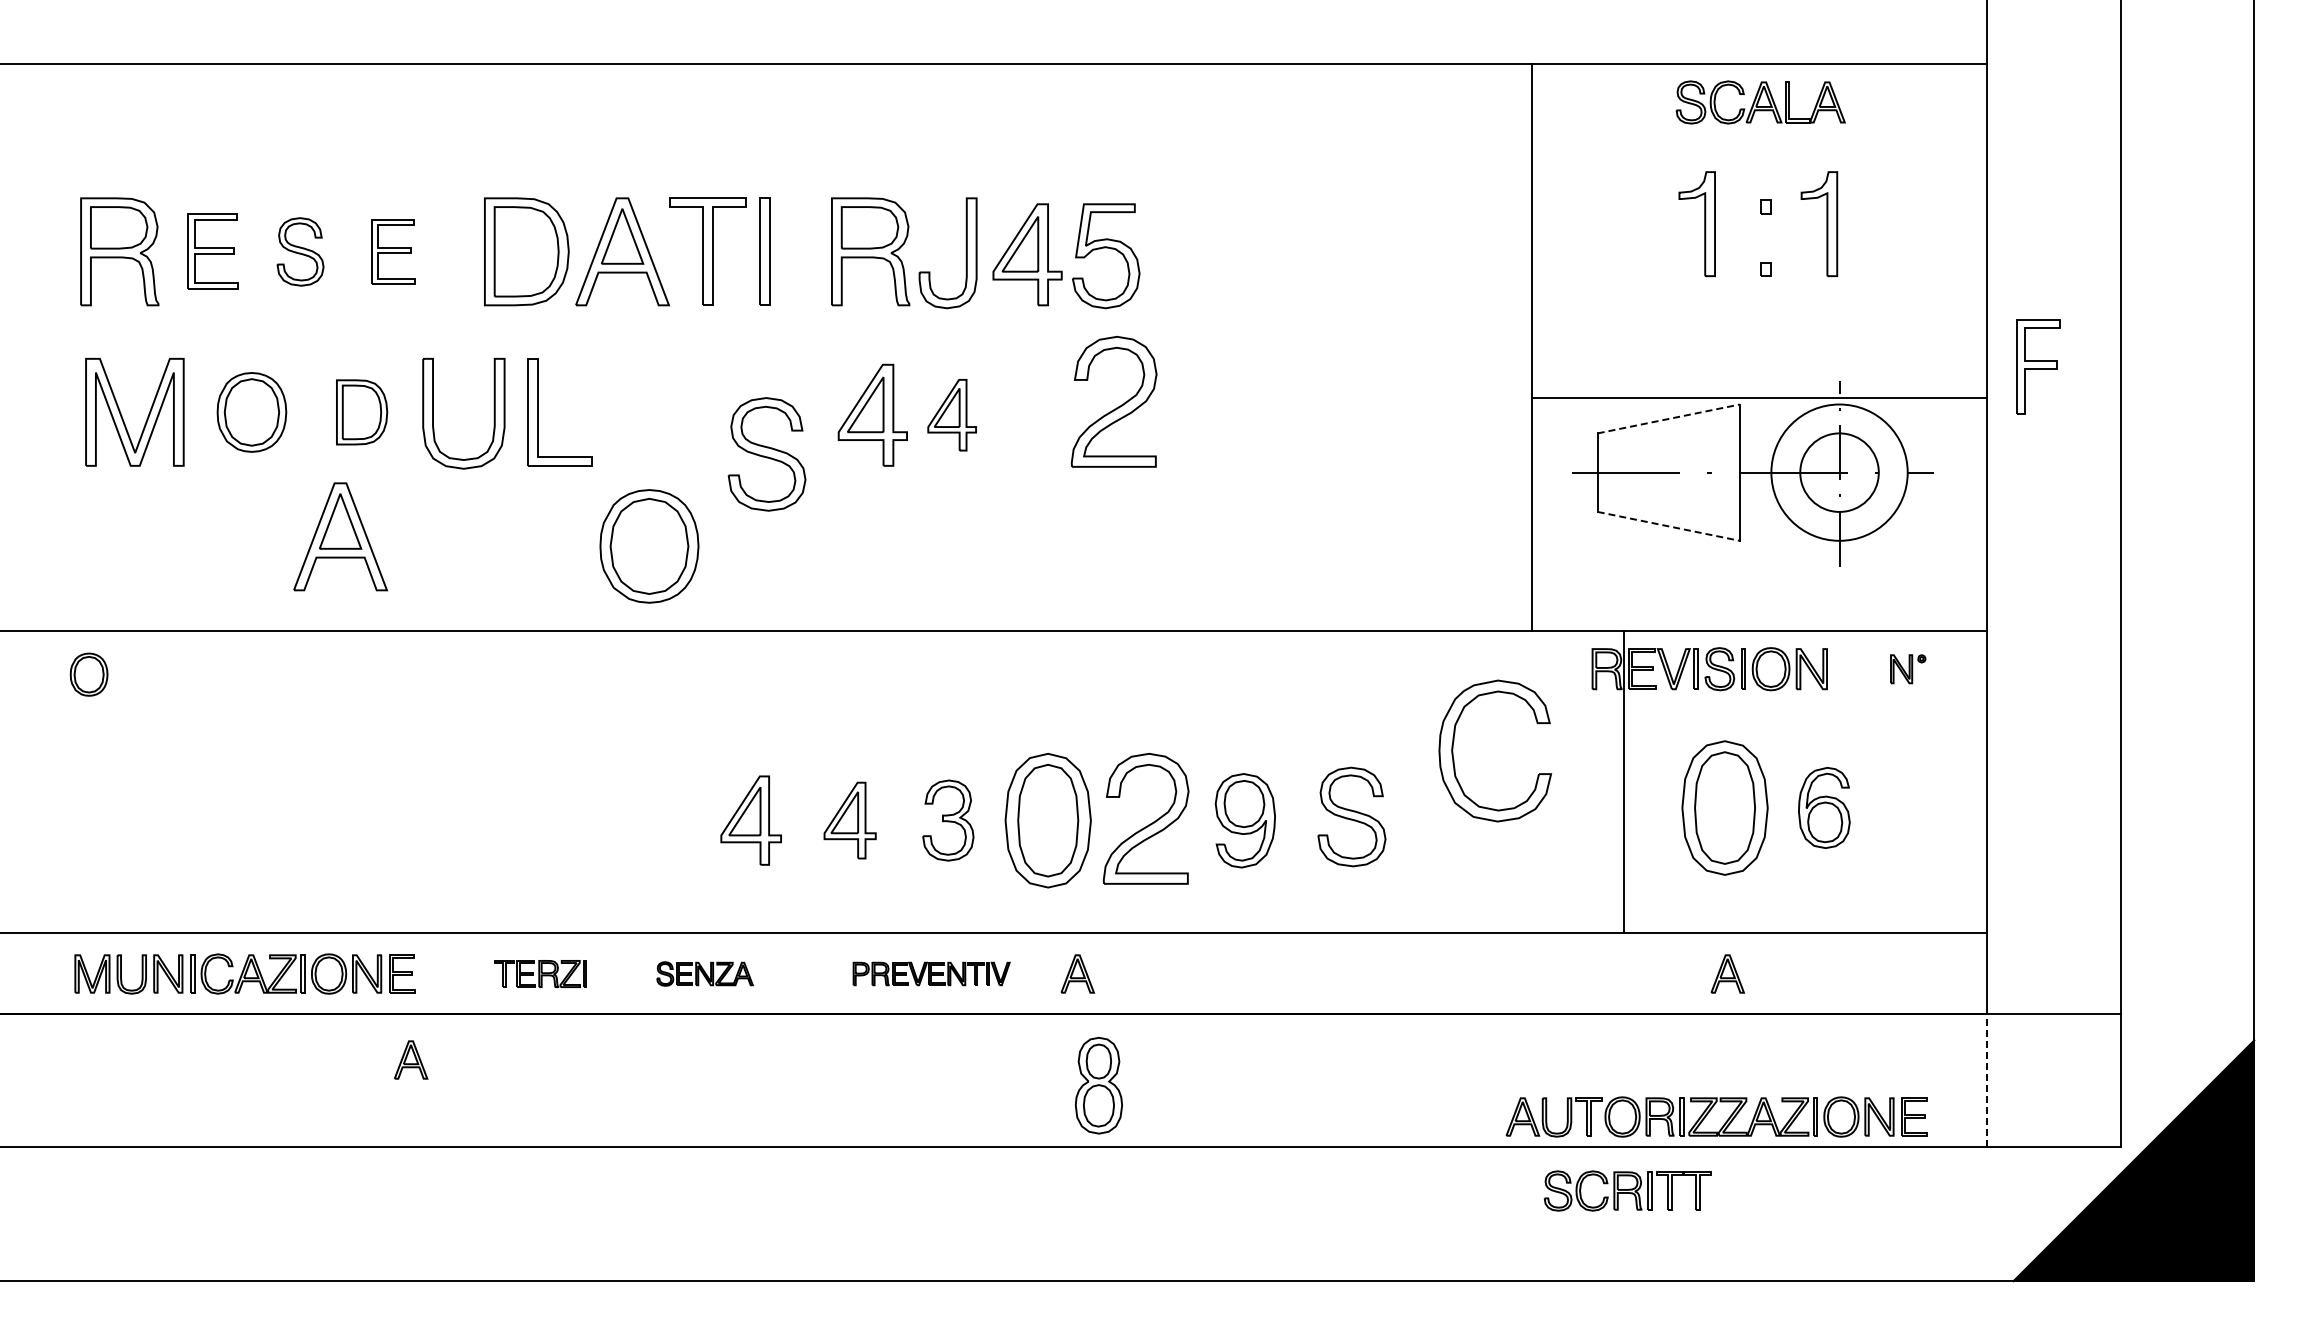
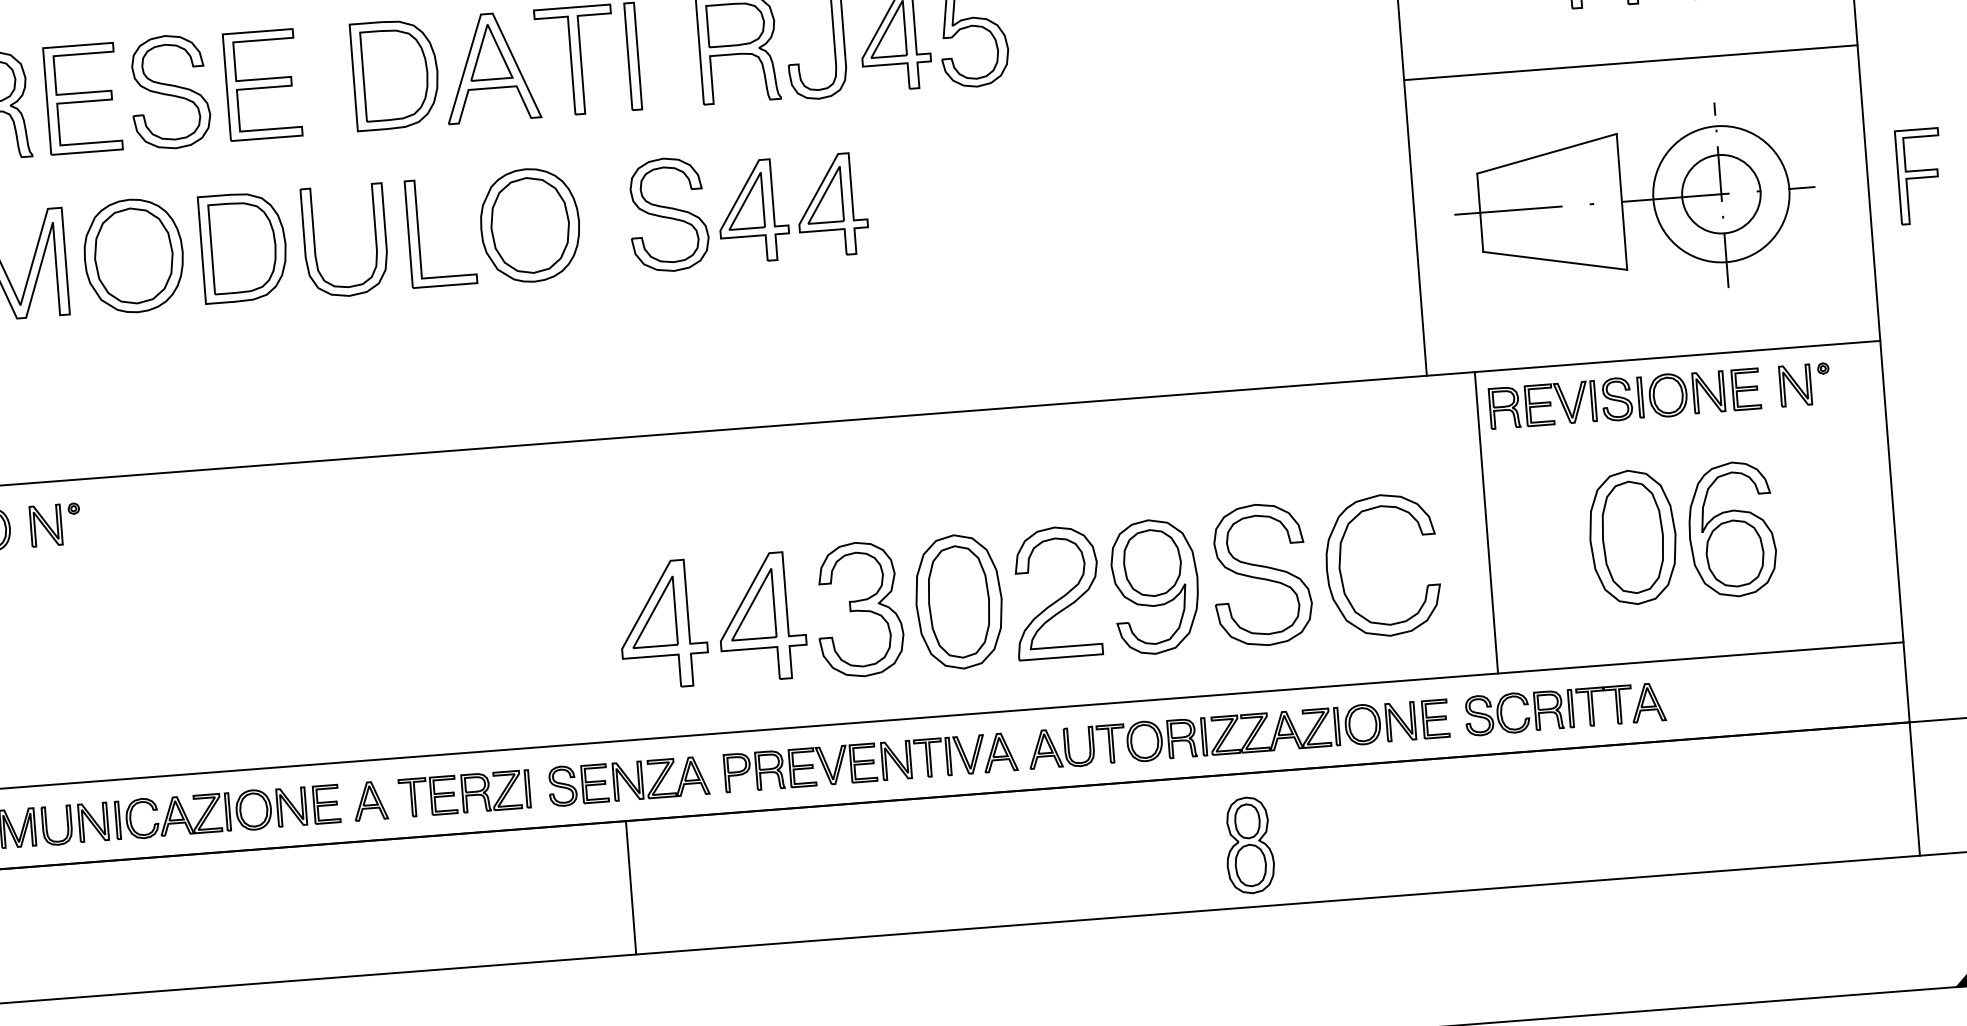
part: (212, 251) -> (82, 98), size x1.43
part: (300, 251) -> (169, 91), size x1.67
part: (393, 251) -> (262, 84), size x1.67
part: (2038, 366) -> (1919, 175), moved
line: (1758, 397) -> (1629, 62), moved
part: (1116, 407) -> (995, 184), removed
part: (251, 412) -> (133, 256), size x1.43
part: (361, 412) -> (243, 247), size x1.67
part: (952, 414) -> (832, 204), size x1.43
line: (1668, 418) -> (1546, 153), dashed -> solid
part: (766, 454) -> (667, 214), moved
line: (1668, 526) -> (1554, 261), dashed -> solid
part: (340, 536) -> (231, 372), removed
part: (649, 546) -> (530, 225), moved
part: (1849, 668) -> (1746, 388), added
part: (1907, 669) -> (1804, 385), size x1.43
part: (152, 674) -> (54, 524), added
part: (1454, 741) -> (1341, 559), moved
line: (1624, 782) -> (1486, 523), moved
part: (1824, 807) -> (1732, 529), size x1.67
part: (1351, 816) -> (1261, 574), size x1.43
part: (750, 820) -> (662, 624), size x1.43
part: (849, 820) -> (760, 617), size x1.67
part: (948, 820) -> (859, 609), size x1.67
part: (1245, 820) -> (1155, 586), size x1.43
part: (540, 973) -> (464, 793), size x1.43
part: (704, 973) -> (628, 780), size x1.67
part: (931, 973) -> (854, 763), size x1.67
part: (411, 1059) -> (370, 800), moved
line: (699, 1080) -> (631, 887), added
line: (1986, 1080) -> (1914, 789), dashed -> solid
part: (1098, 1085) -> (1248, 845), moved
part: (1710, 1111) -> (1231, 729), moved
part: (1627, 1190) -> (1548, 709), moved

